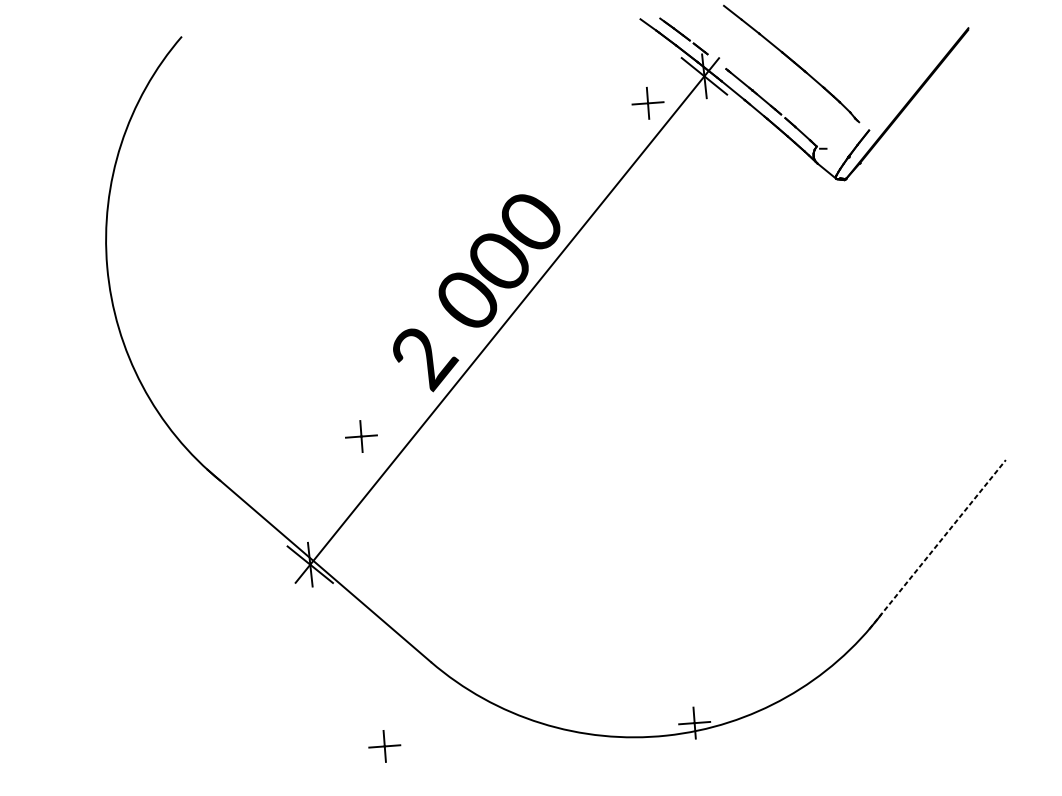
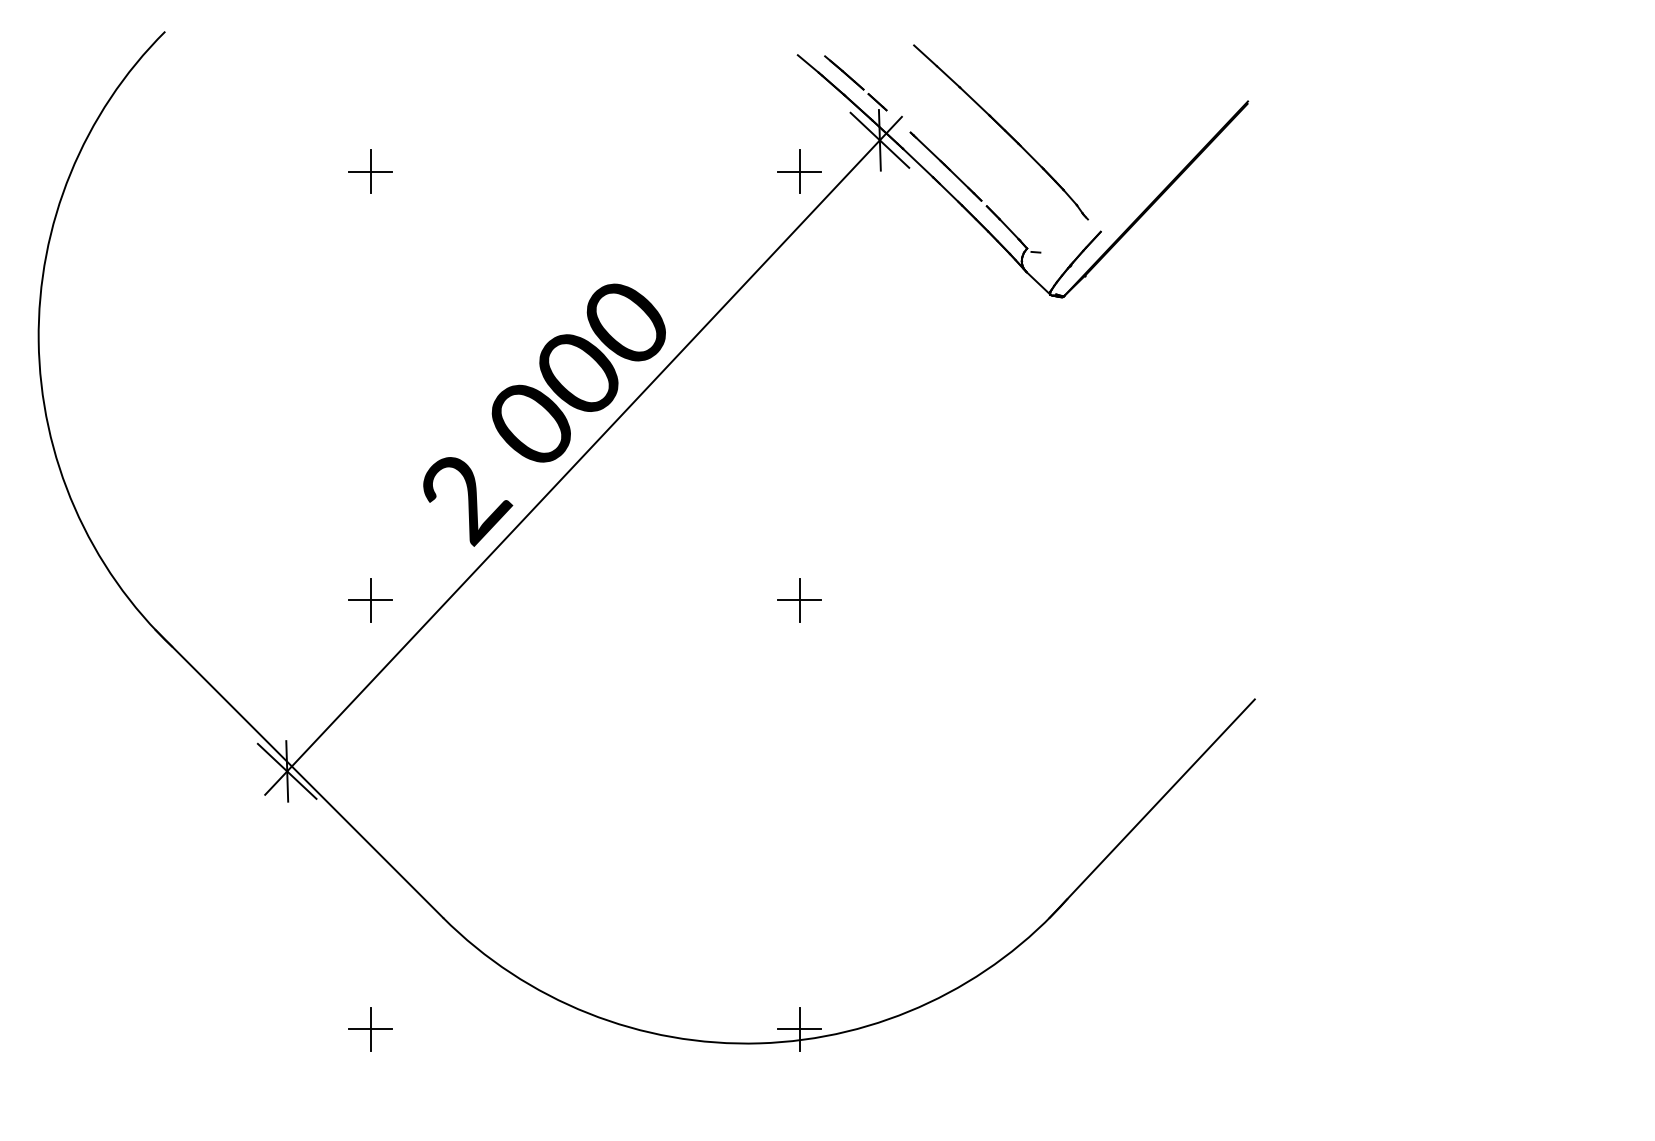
part: (337, 126) -> (370, 171), added
part: (671, 413) -> (799, 600), added
line: (937, 544) -> (1152, 808), dashed -> solid

